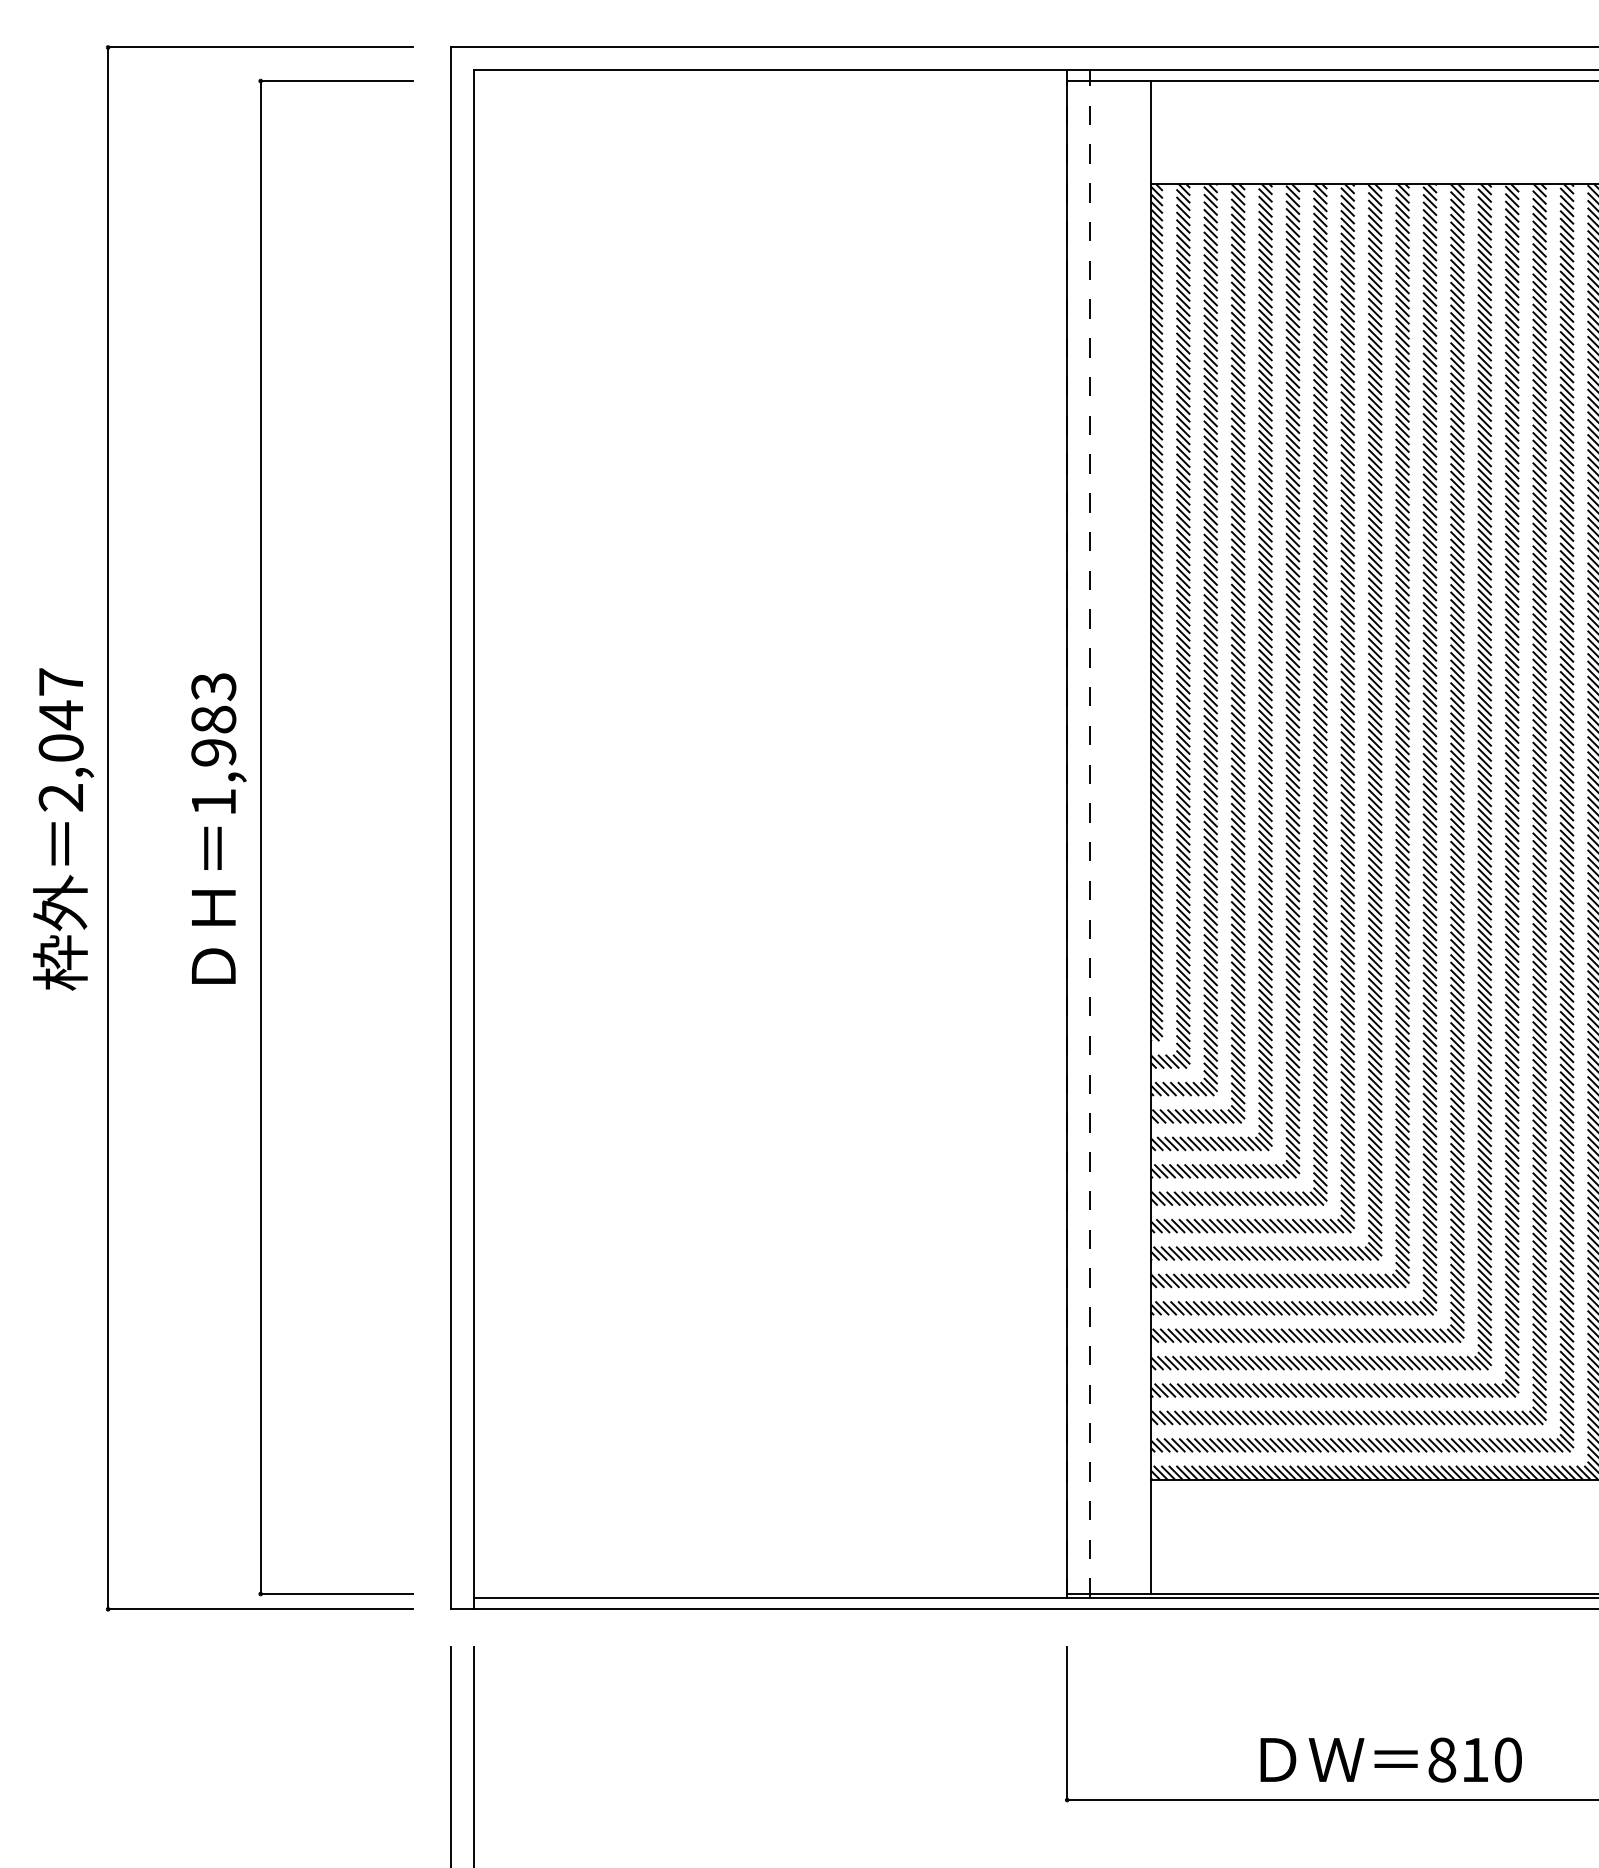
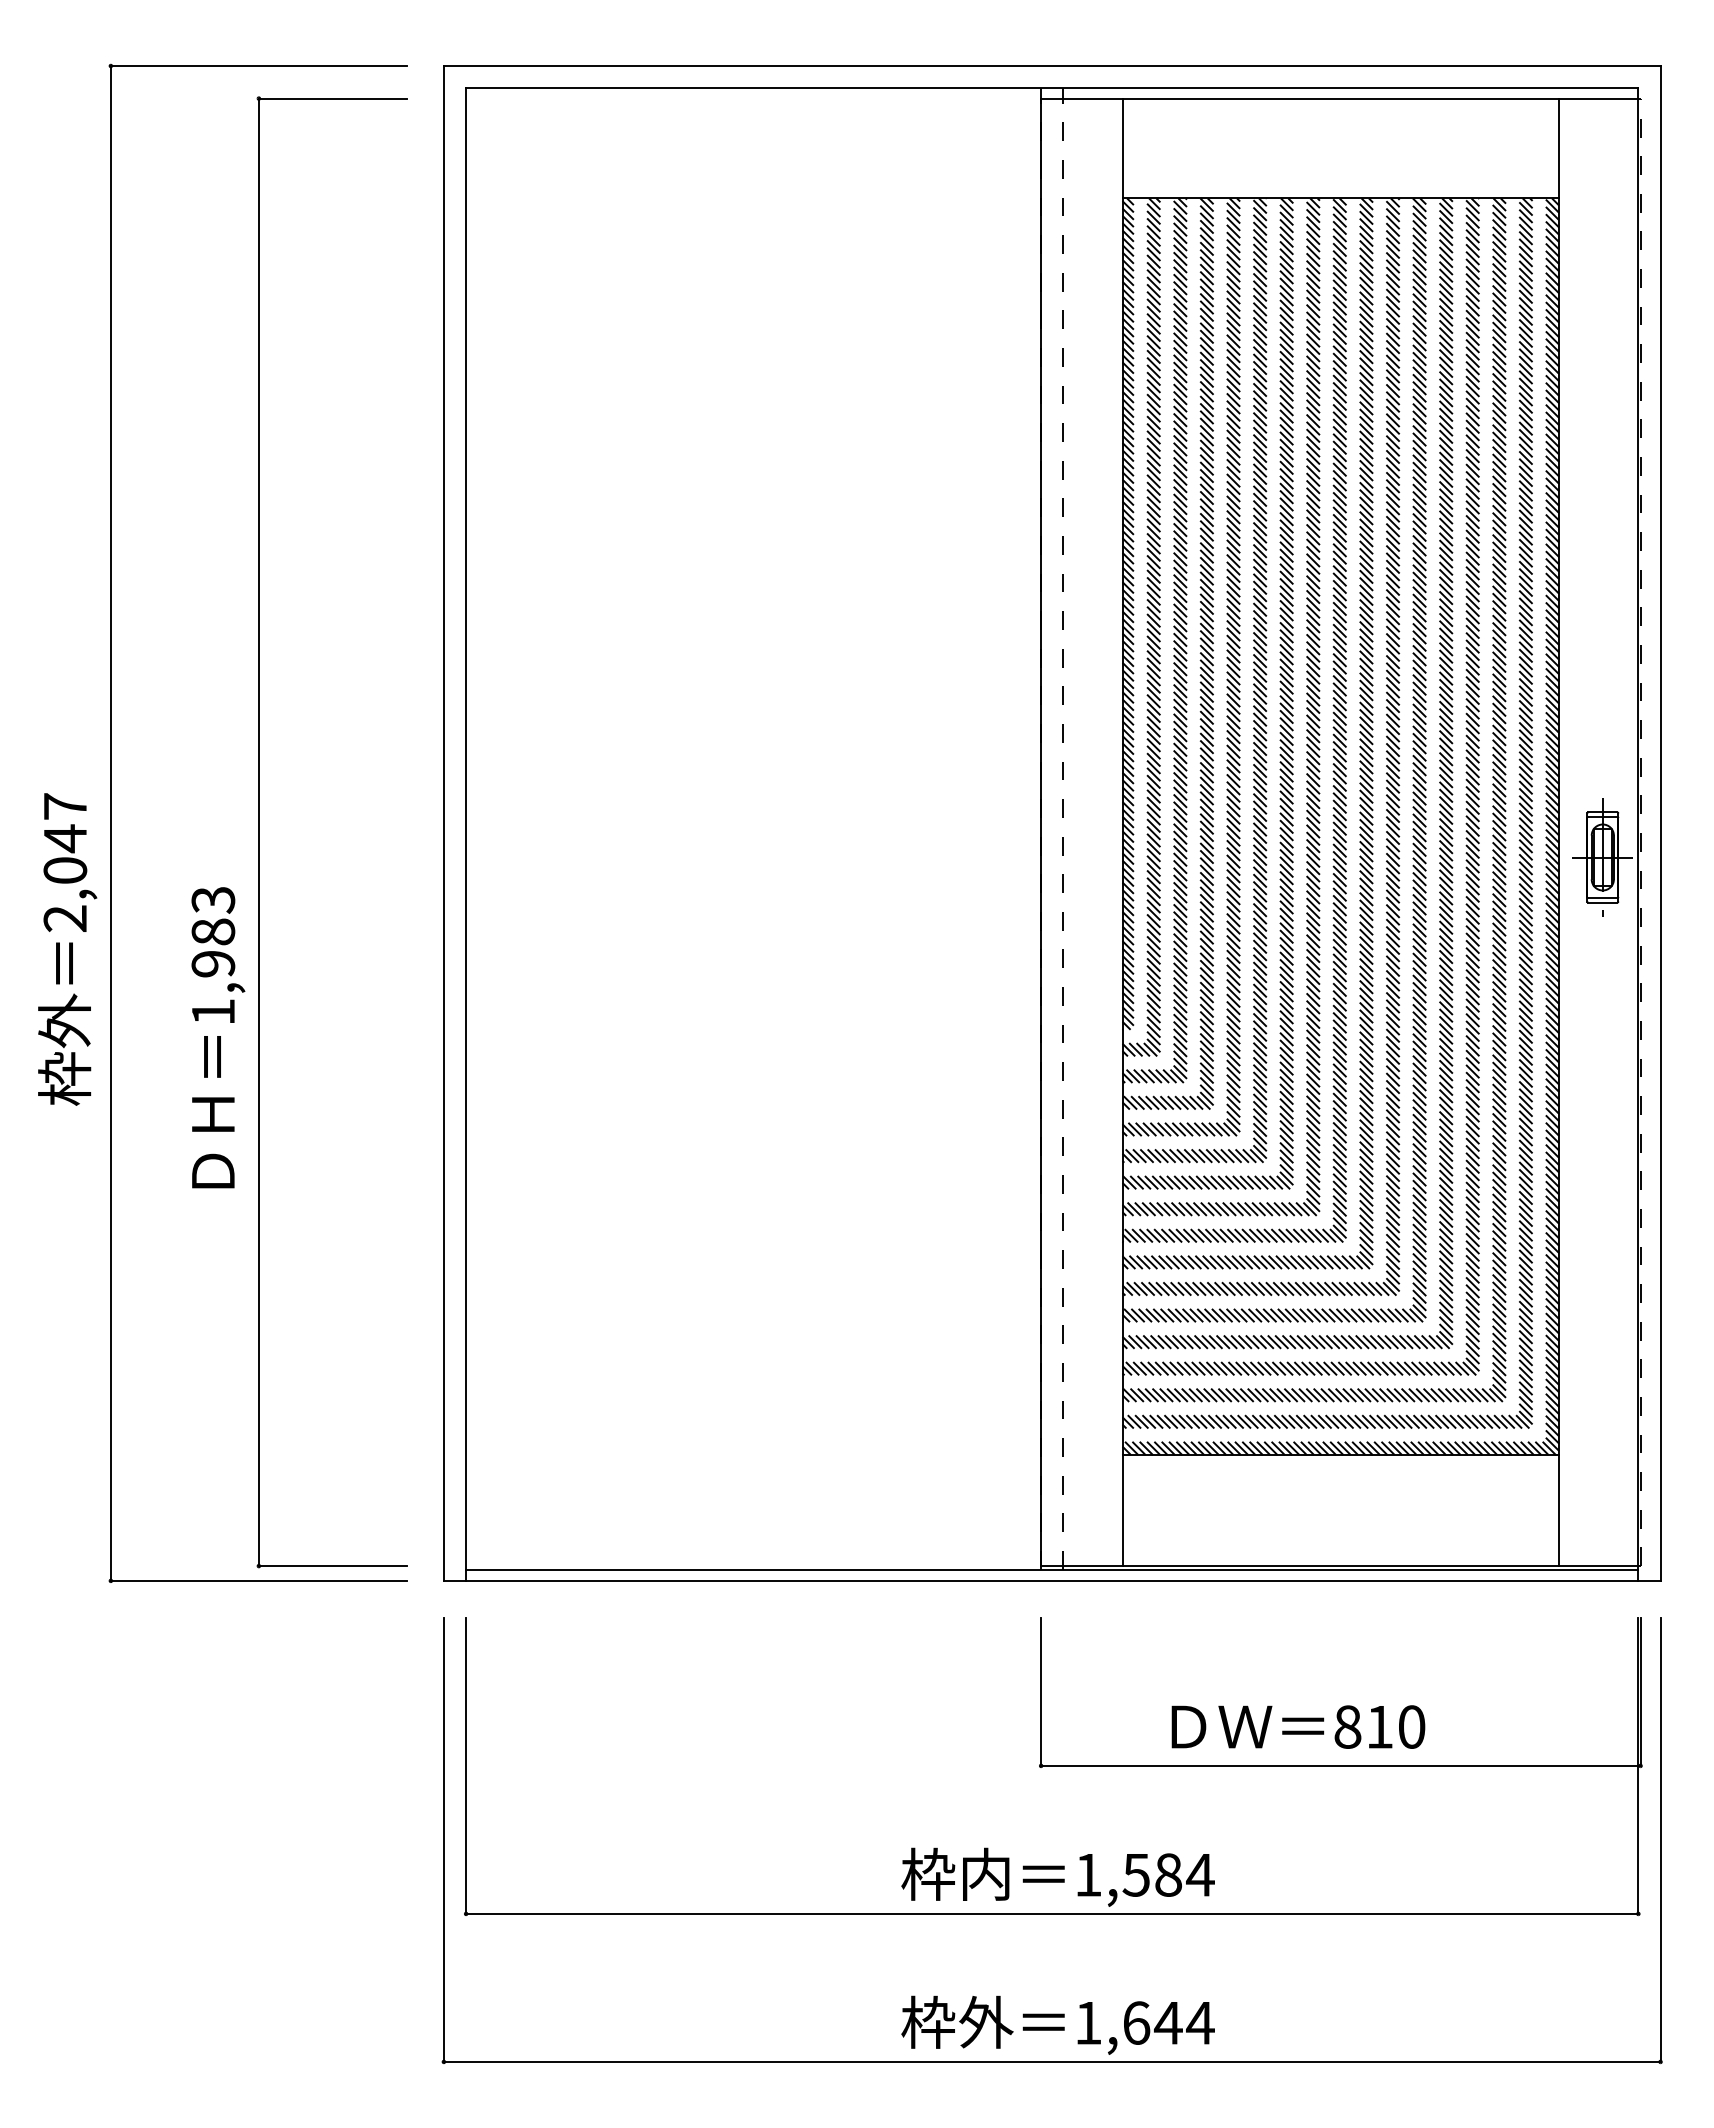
text: (219, 828) -> (218, 1037), moved
text: (63, 829) -> (67, 949), moved
text: (1391, 1759) -> (1298, 1726), moved

